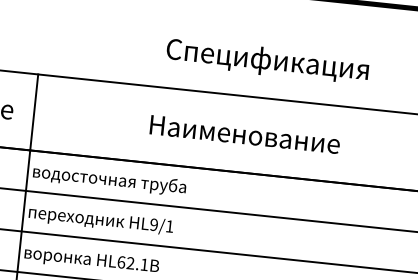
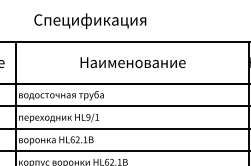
text: (267, 62) -> (90, 21), moved

